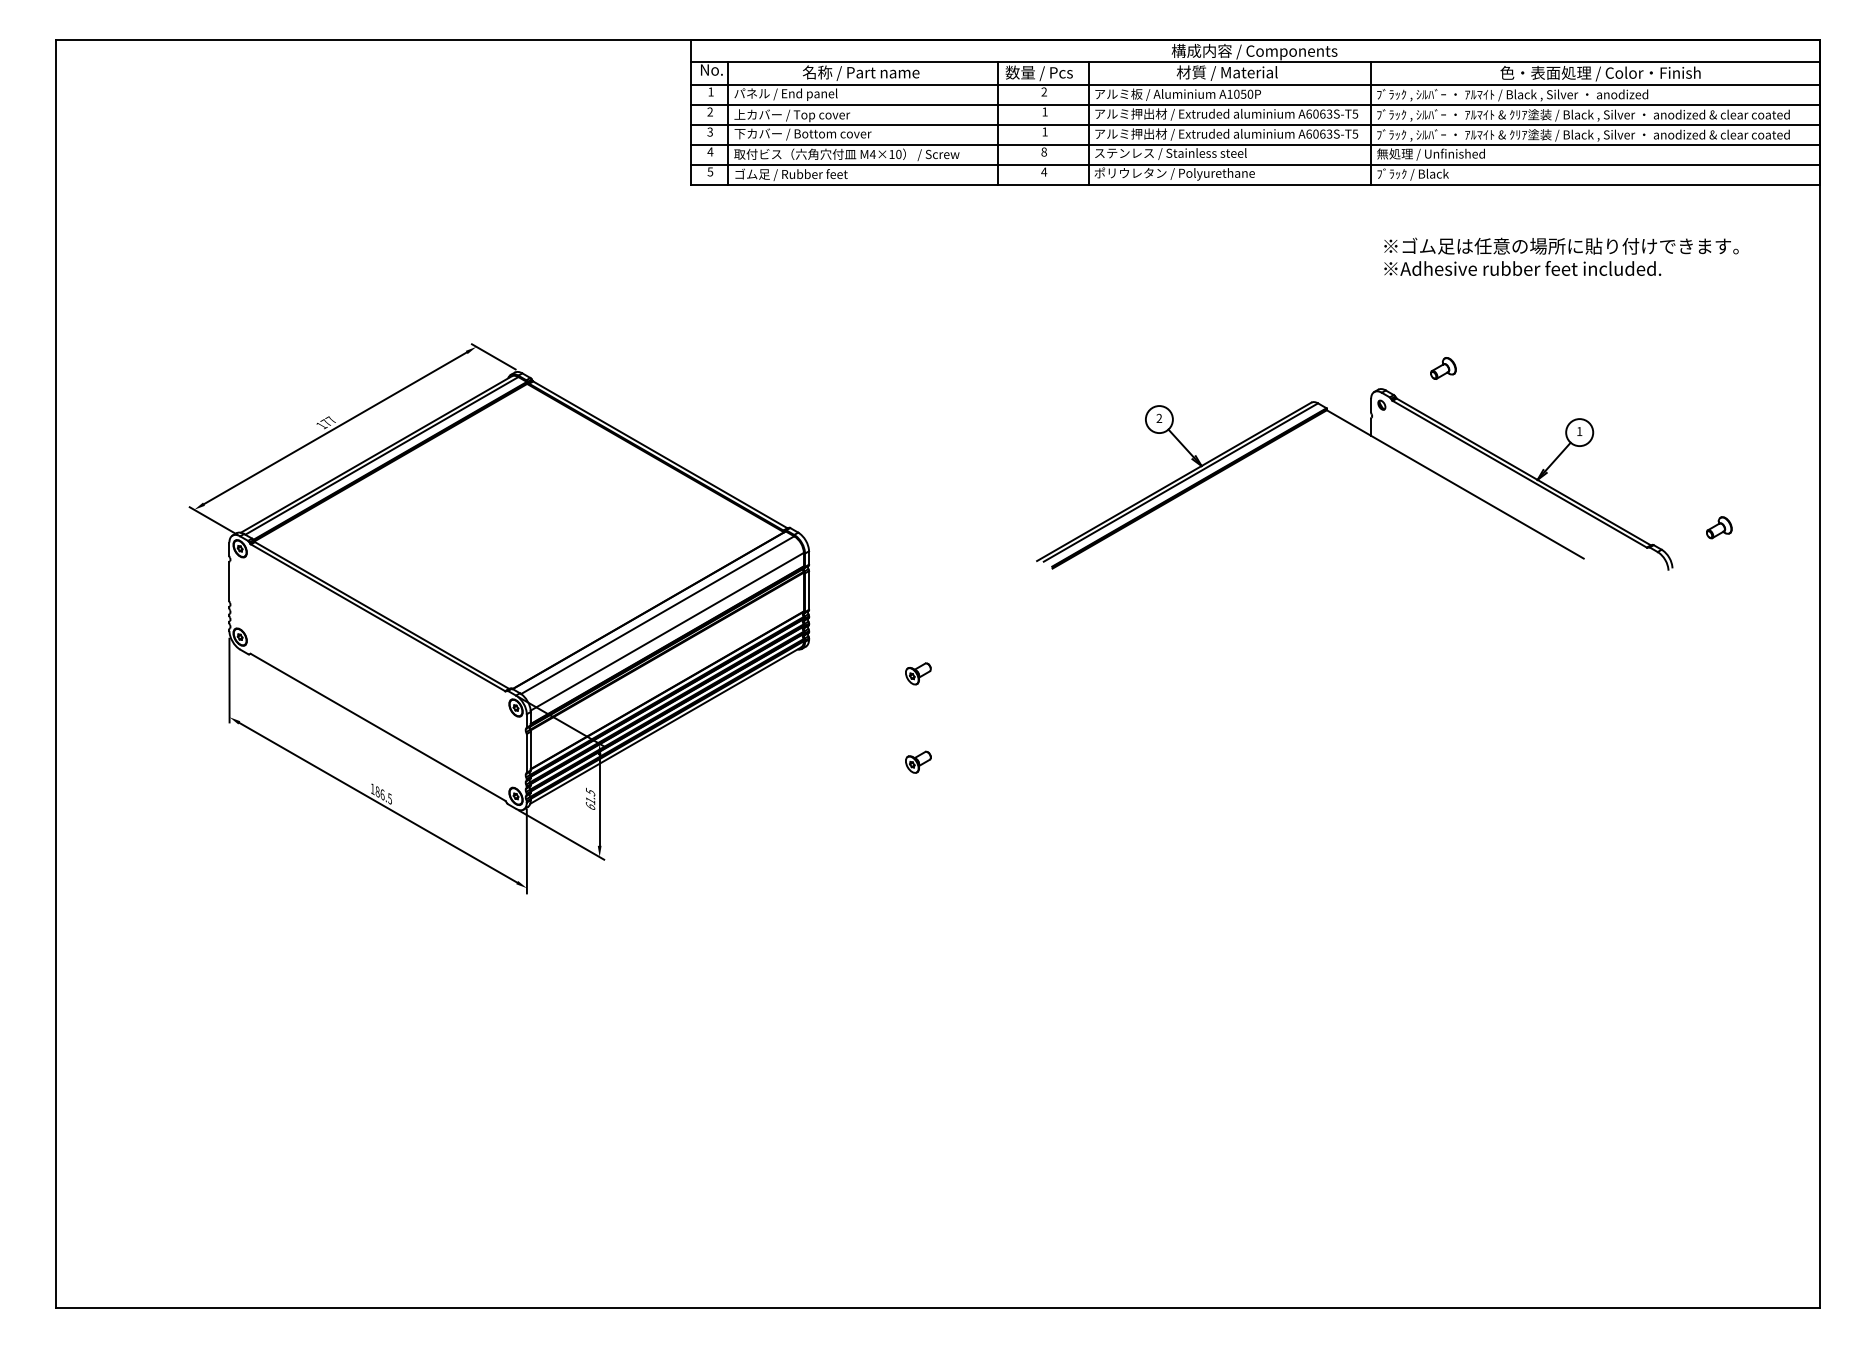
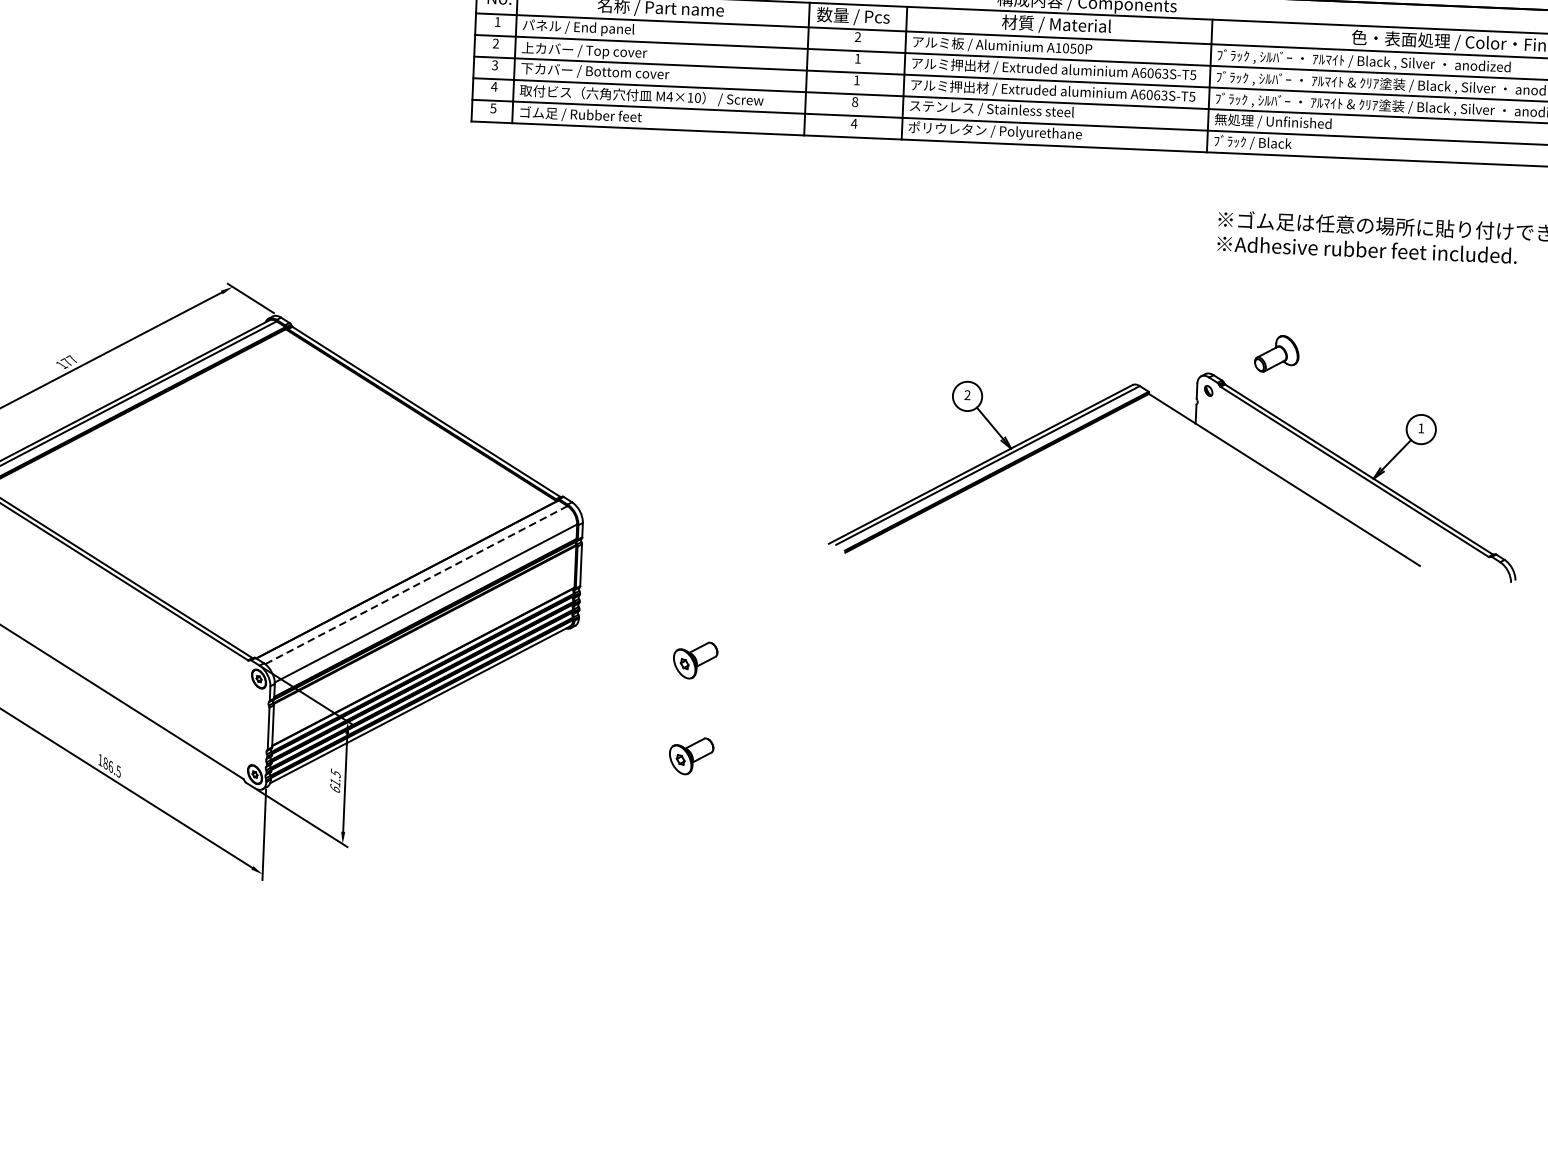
part: (1443, 368) -> (1276, 354), size x1.6
line: (657, 615) -> (416, 585), solid -> dashed
part: (918, 673) -> (695, 659), size x1.6
part: (918, 761) -> (691, 755), size x1.6

